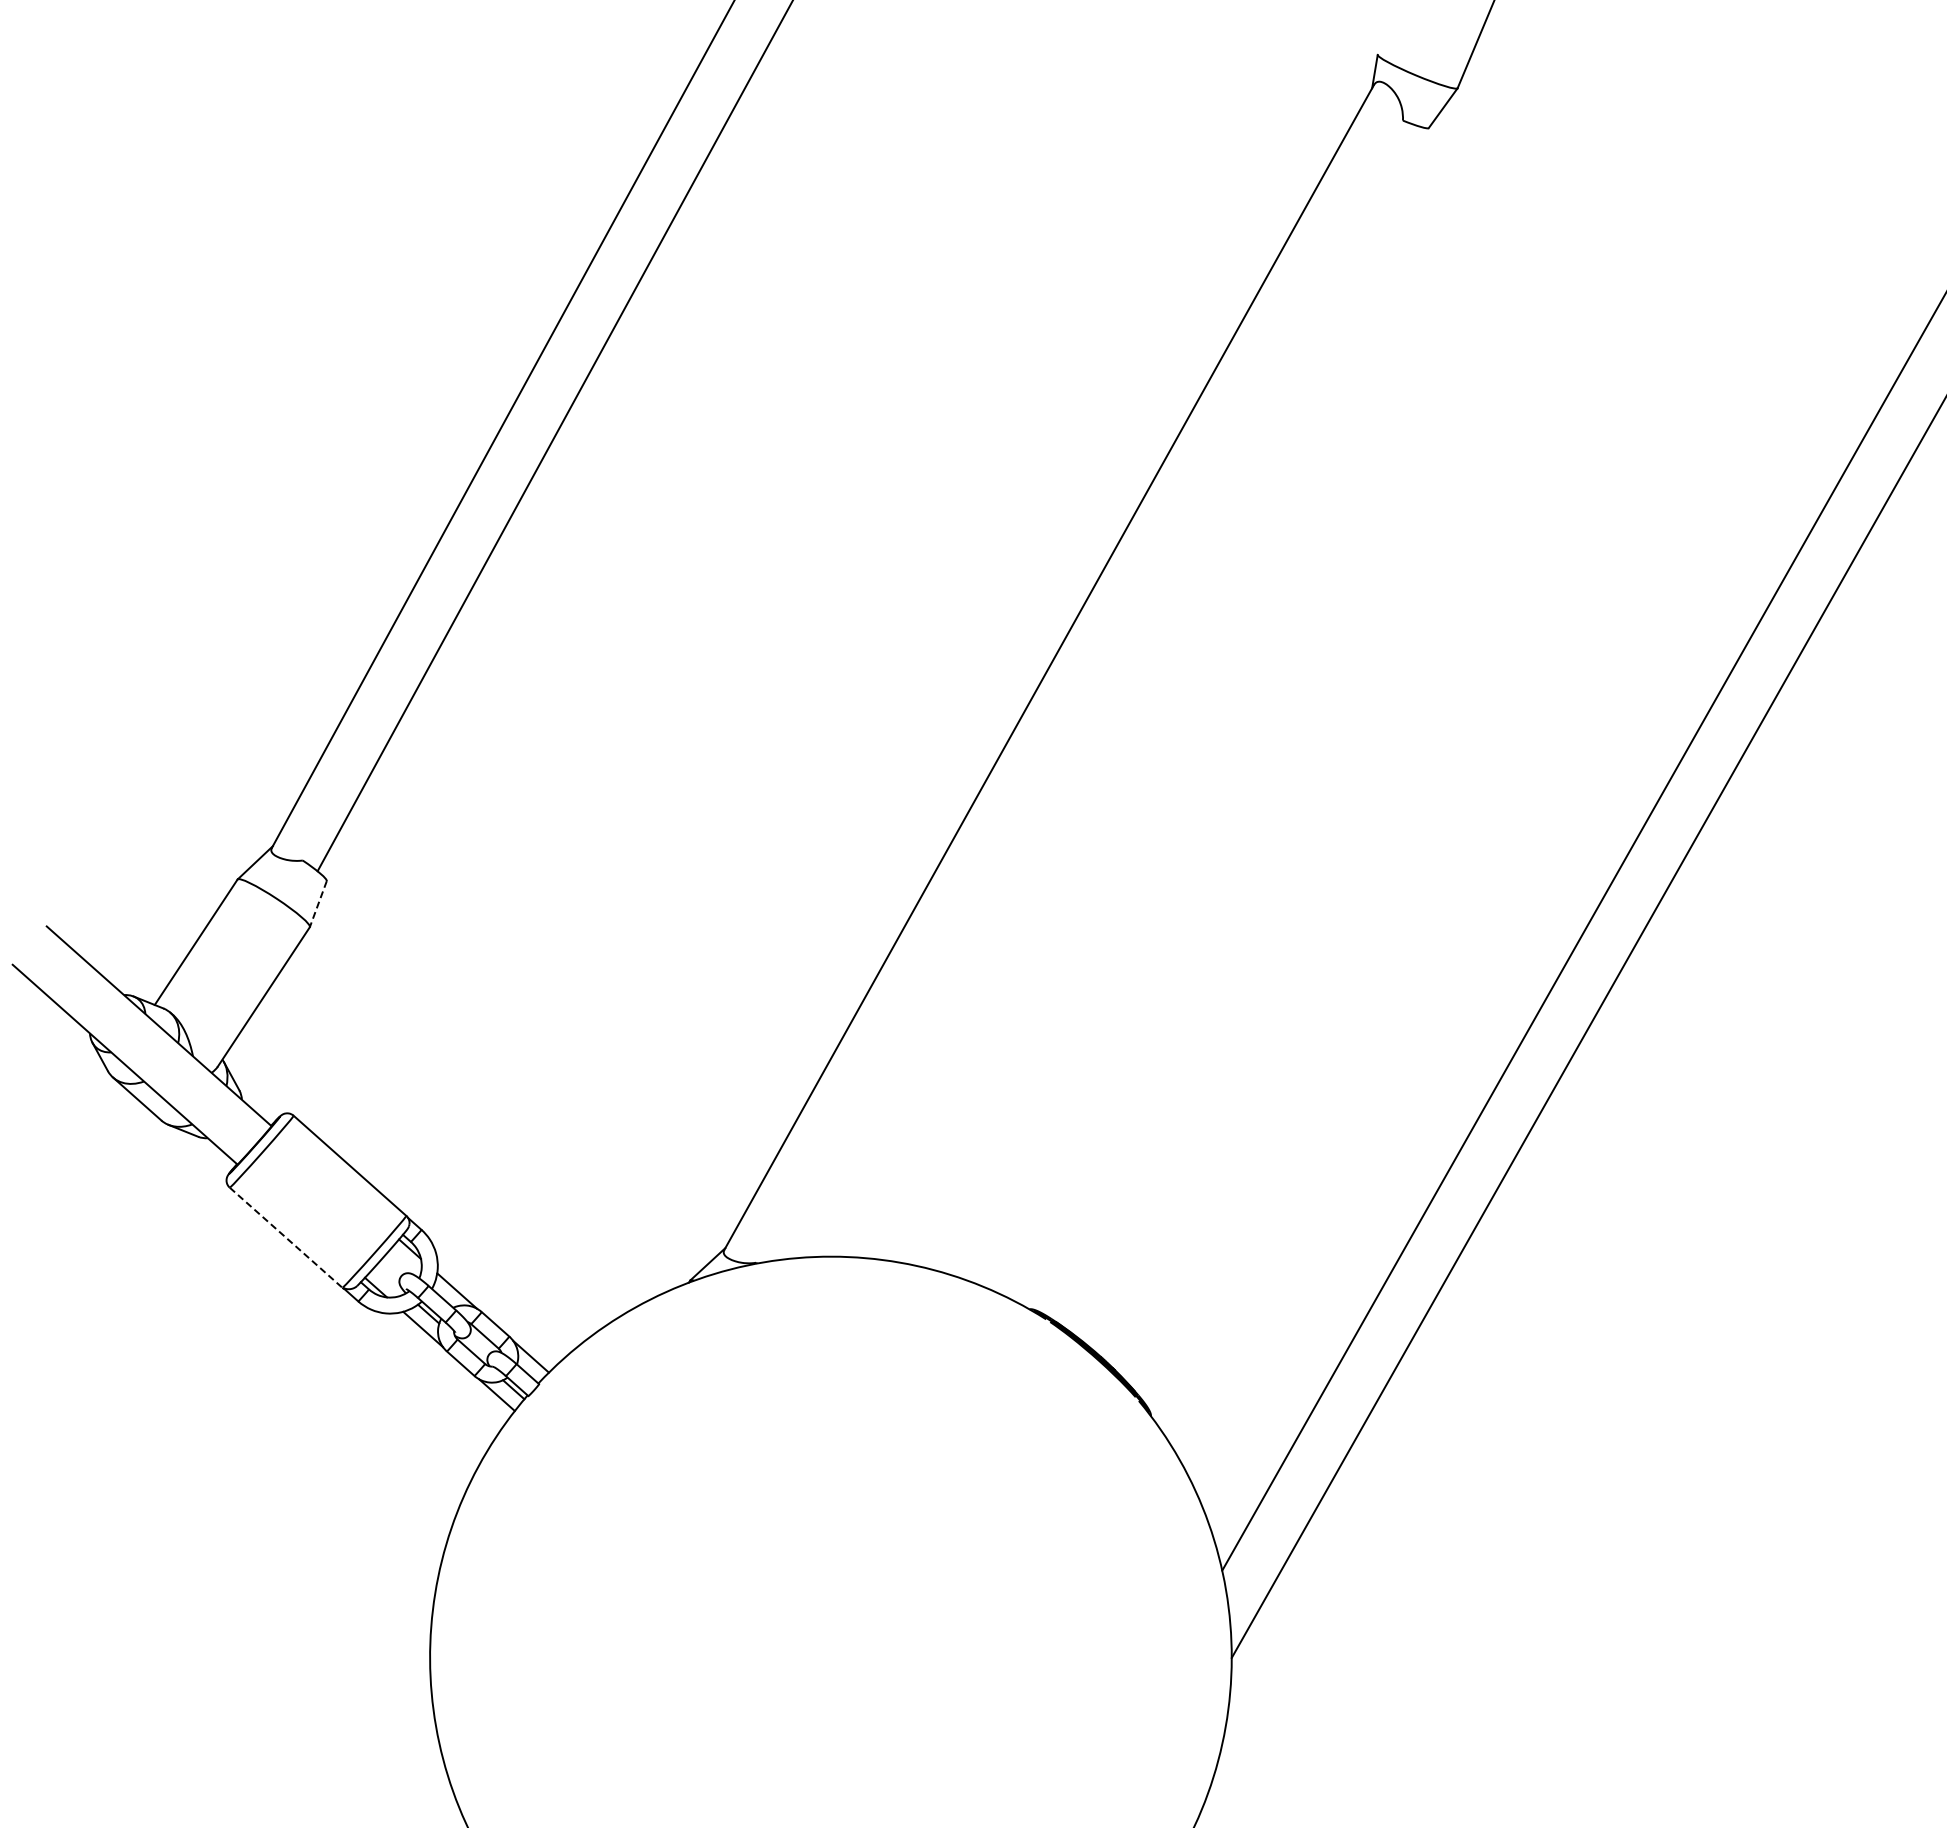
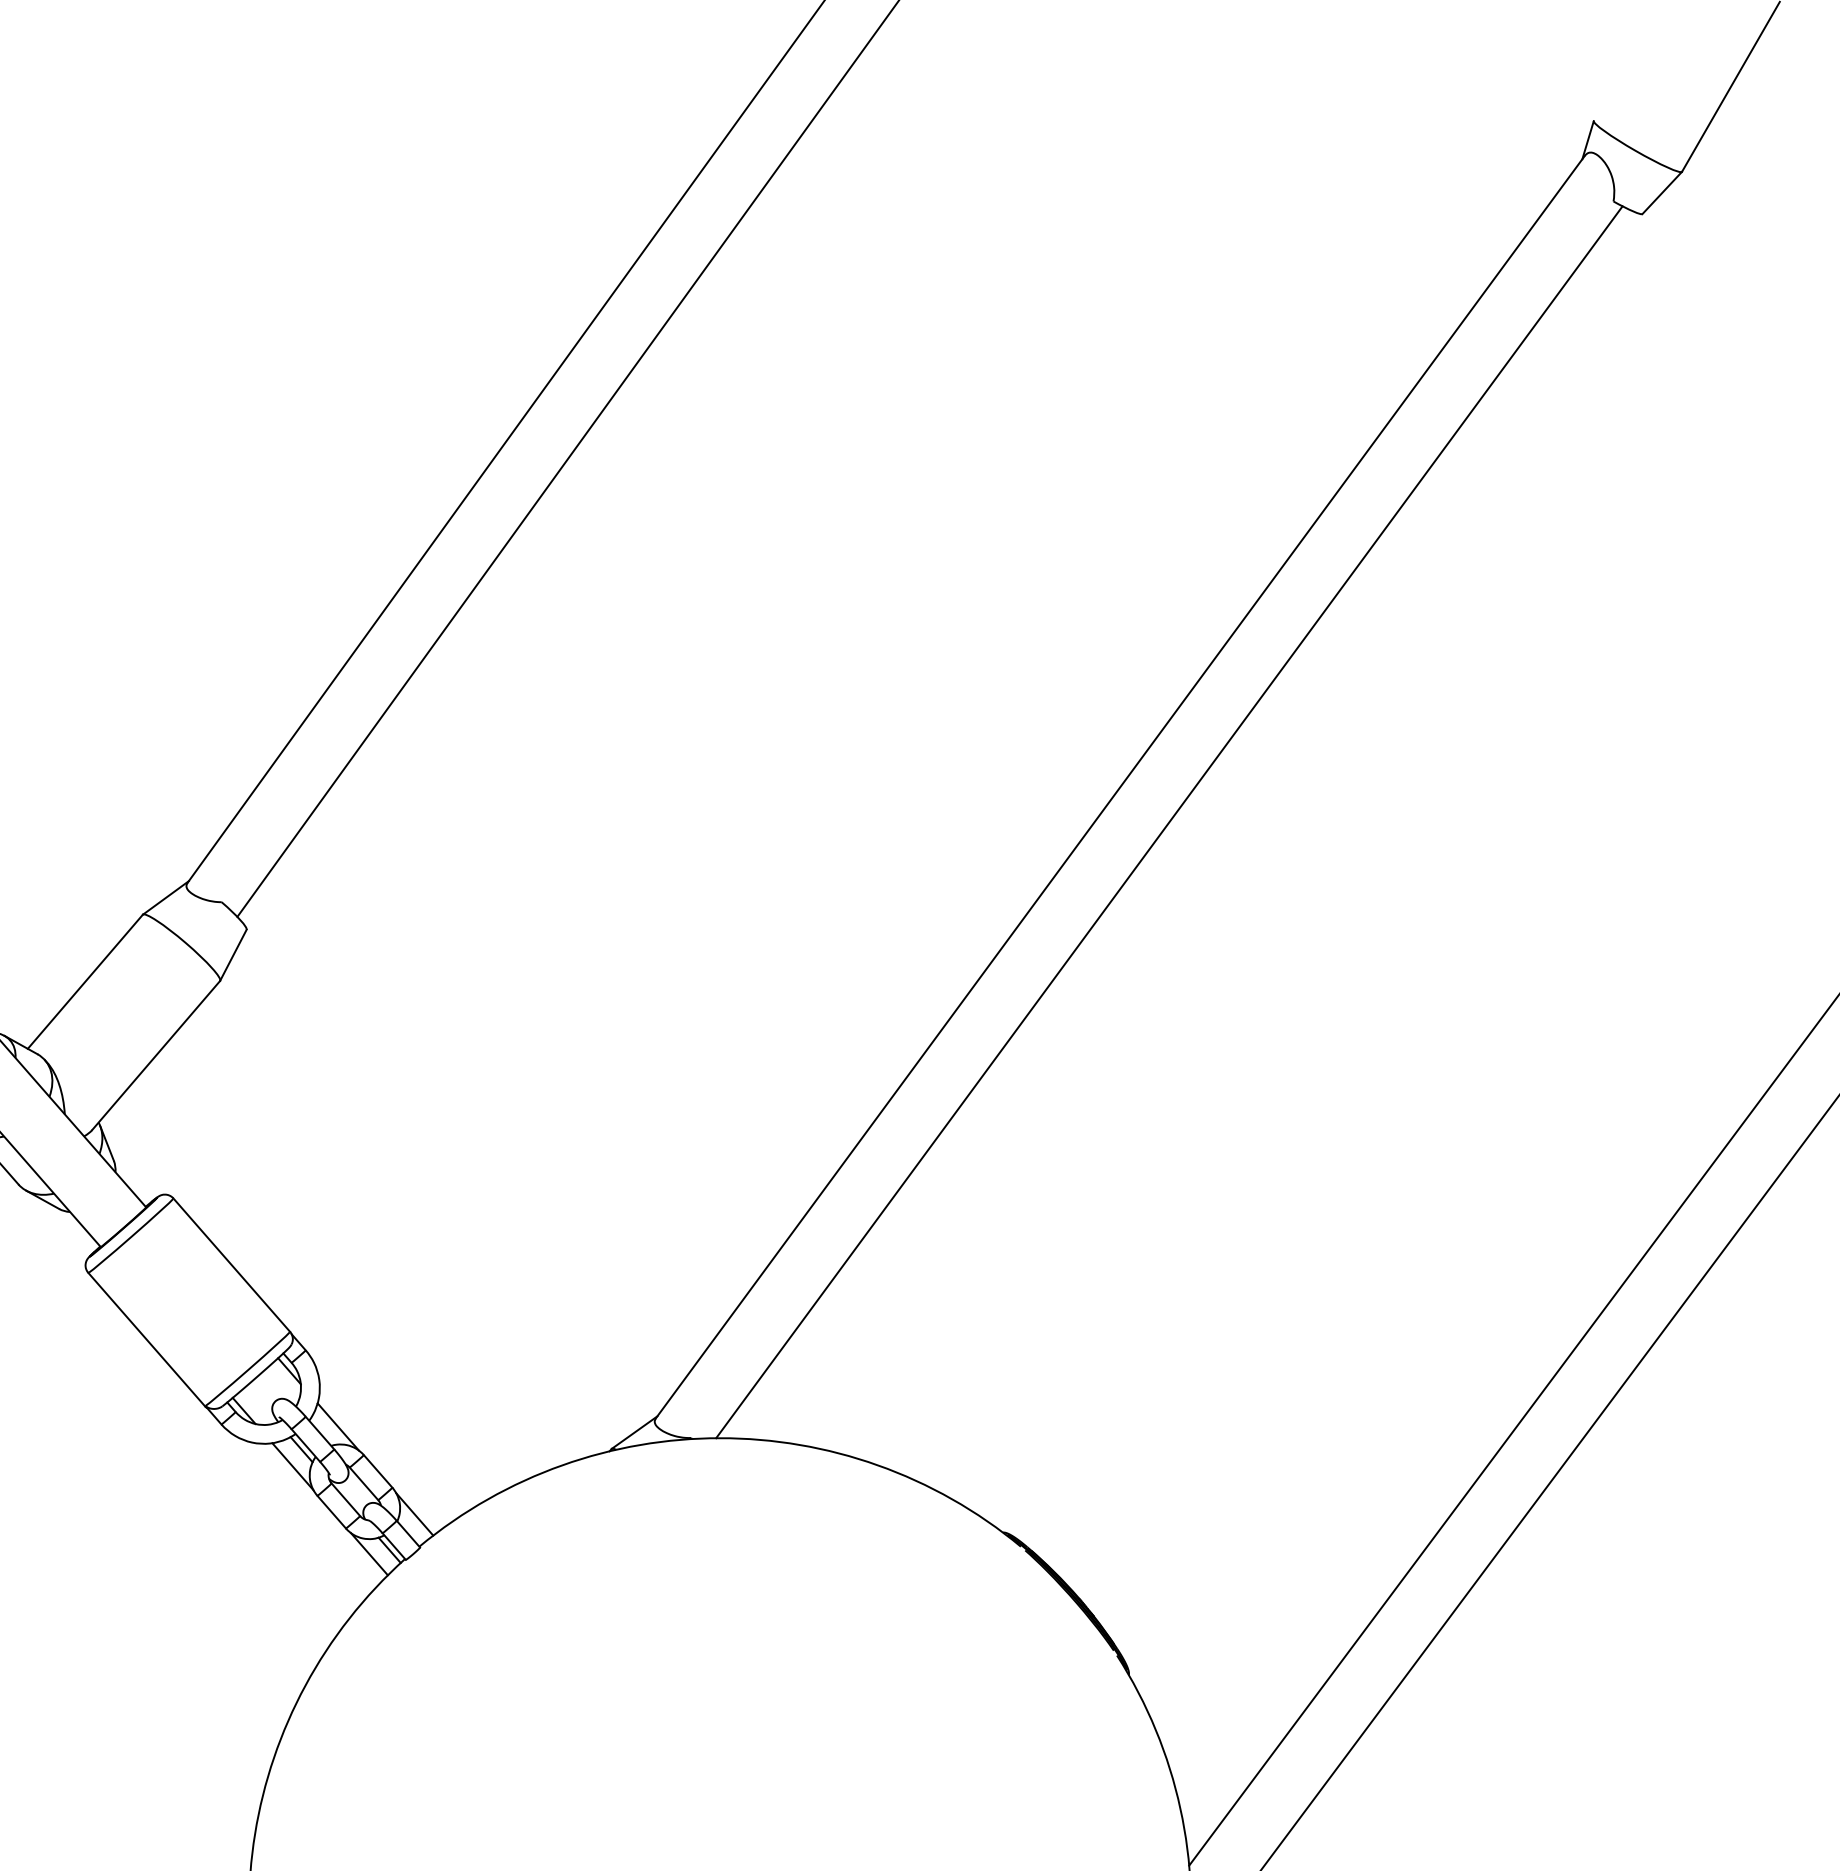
line: (1094, 691) -> (1169, 821), added
line: (318, 904) -> (233, 955), dashed -> solid
line: (286, 1238) -> (147, 1340), dashed -> solid

